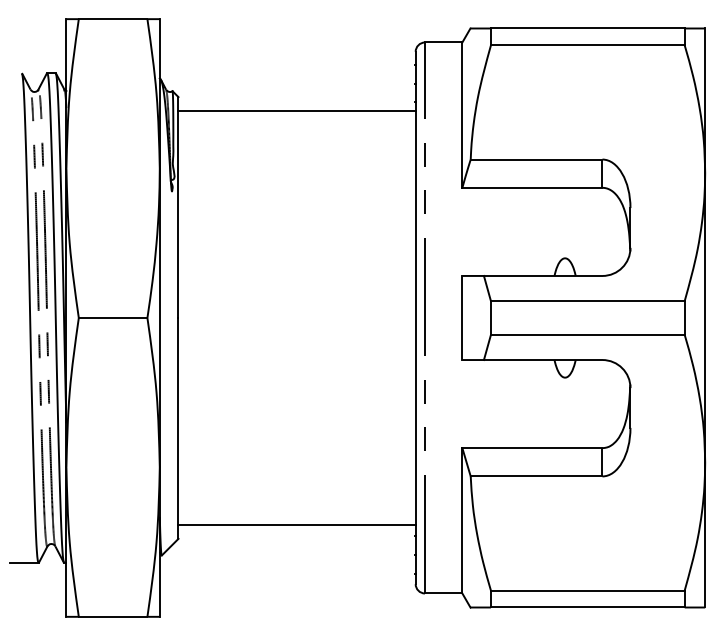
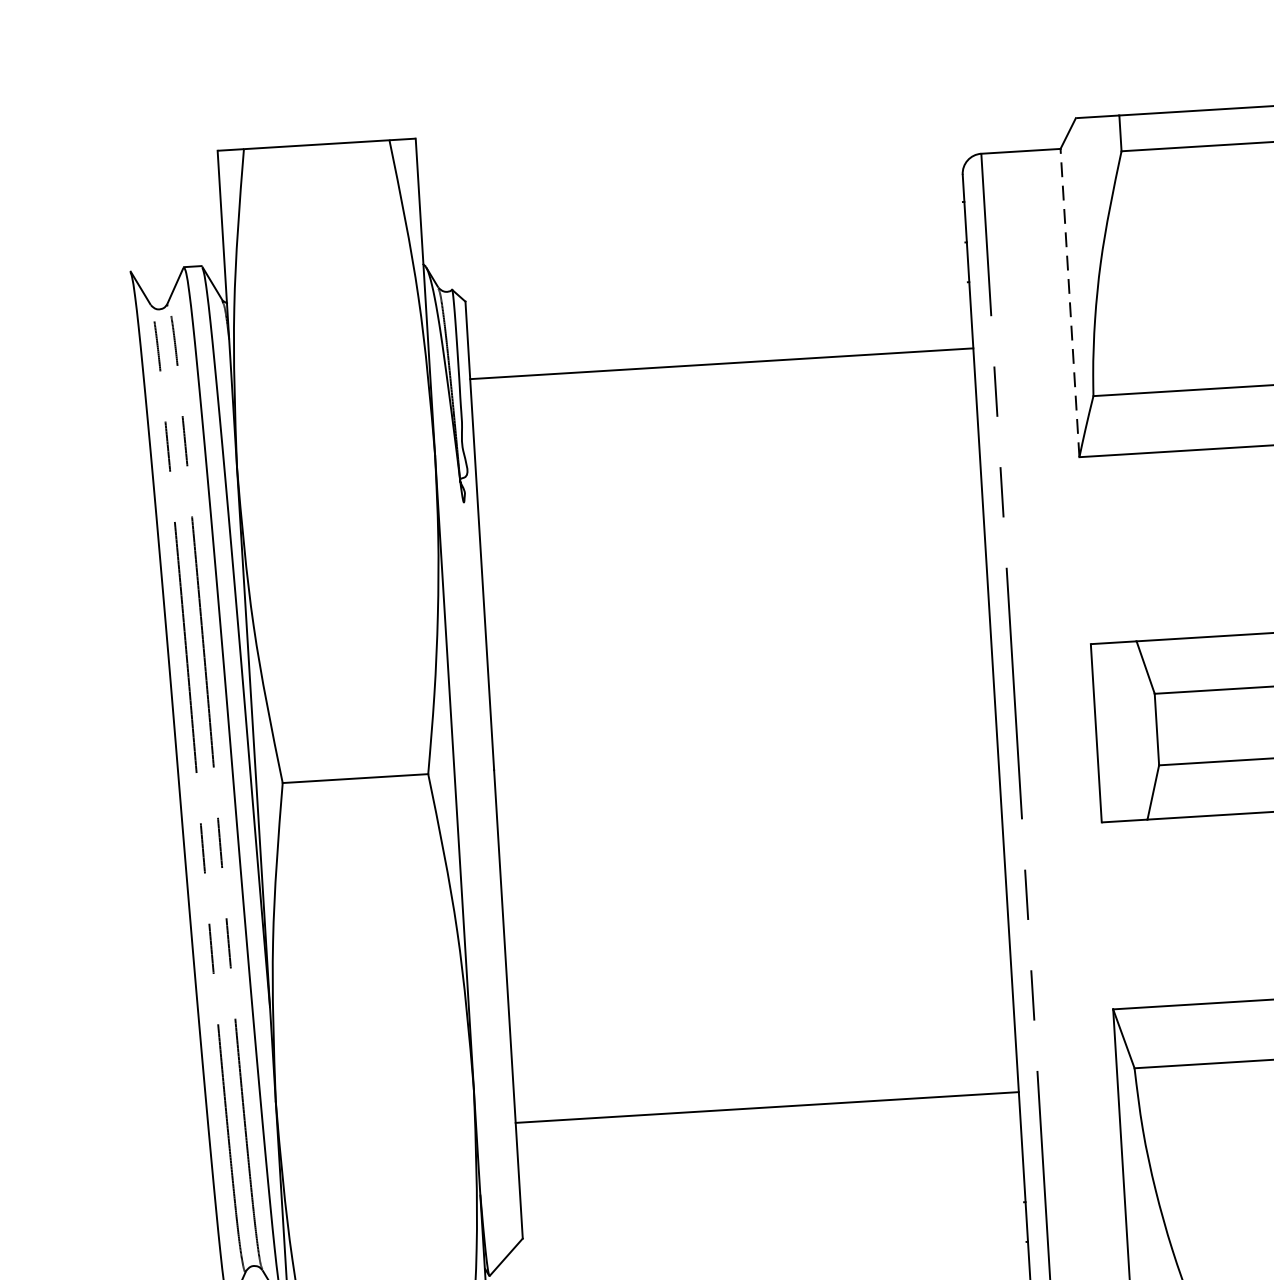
line: (296, 110) -> (720, 363), moved
line: (462, 115) -> (1070, 303), solid -> dashed
line: (296, 525) -> (766, 1107), moved

